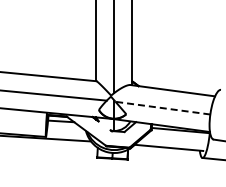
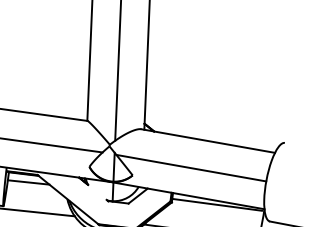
line: (162, 108) -> (190, 168), dashed -> solid

